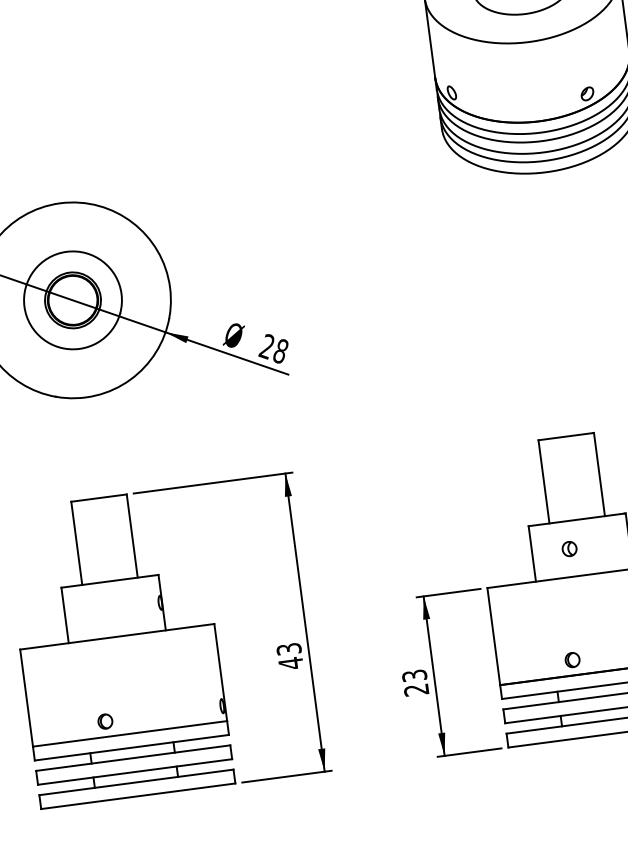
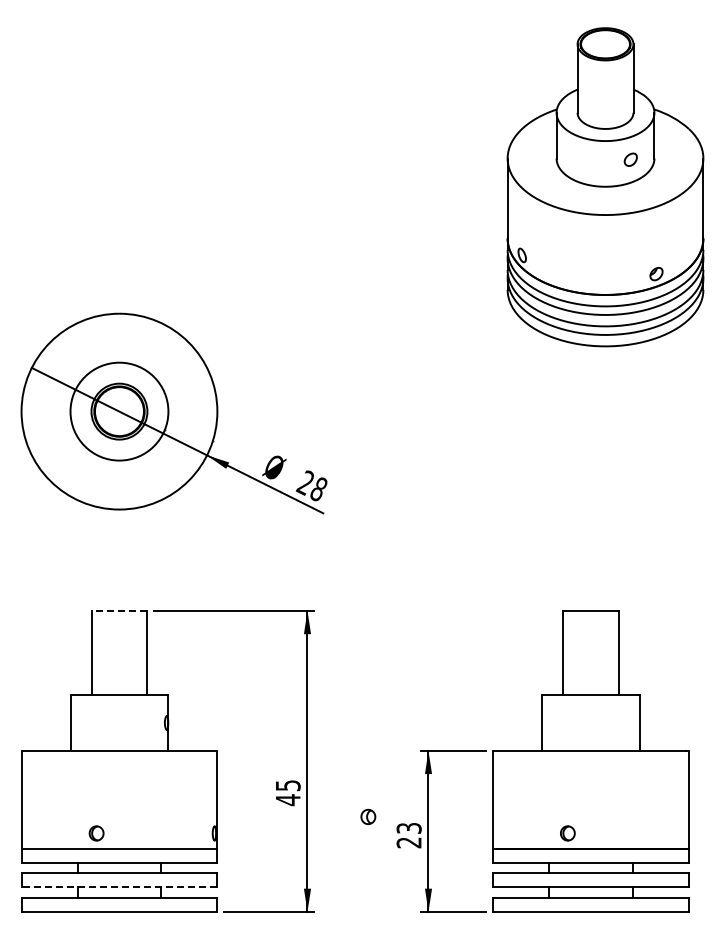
line: (99, 498) -> (119, 611), solid -> dashed
part: (569, 548) -> (368, 816), moved
text: (288, 649) -> (287, 785), 43 -> 45
line: (135, 772) -> (119, 887), solid -> dashed

